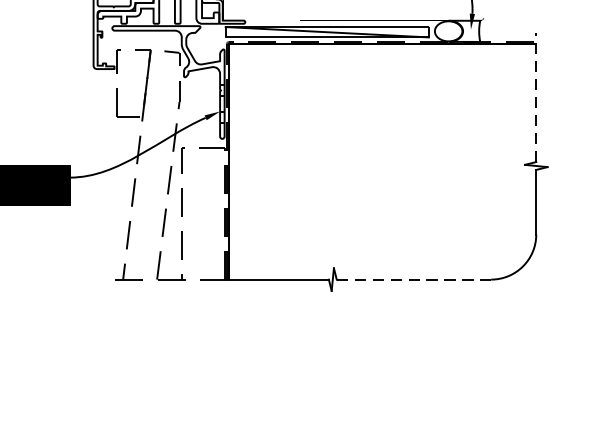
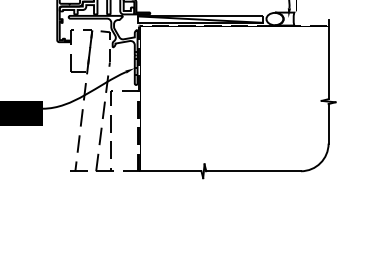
line: (536, 97) -> (328, 59), dashed -> solid
line: (415, 280) -> (254, 171), dashed -> solid

